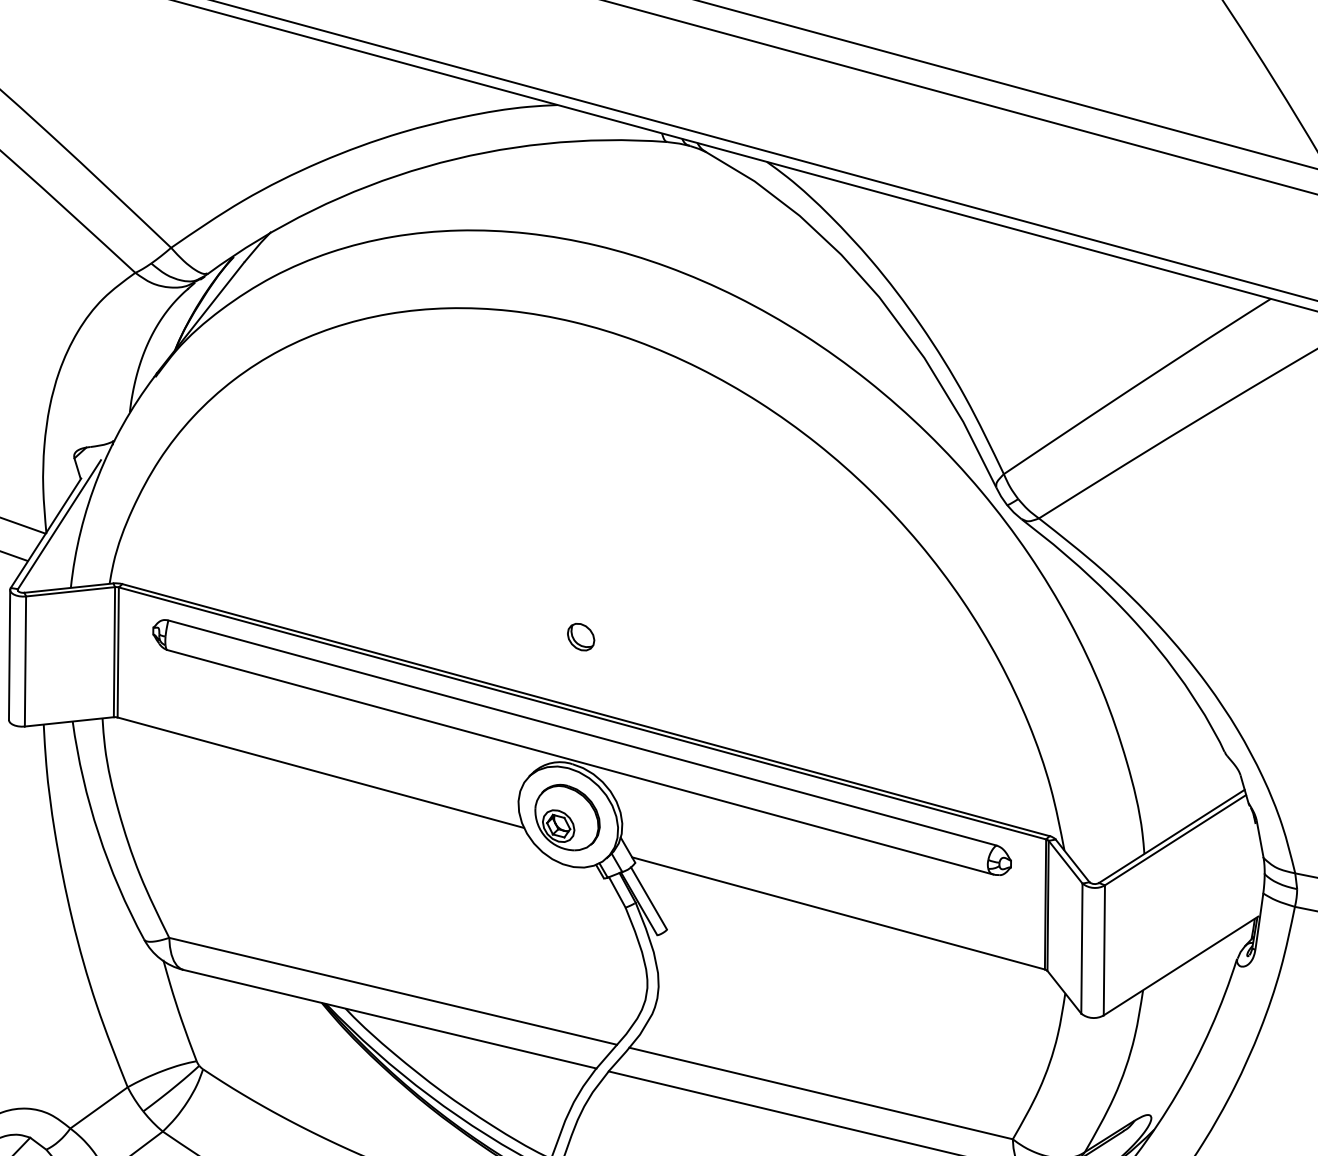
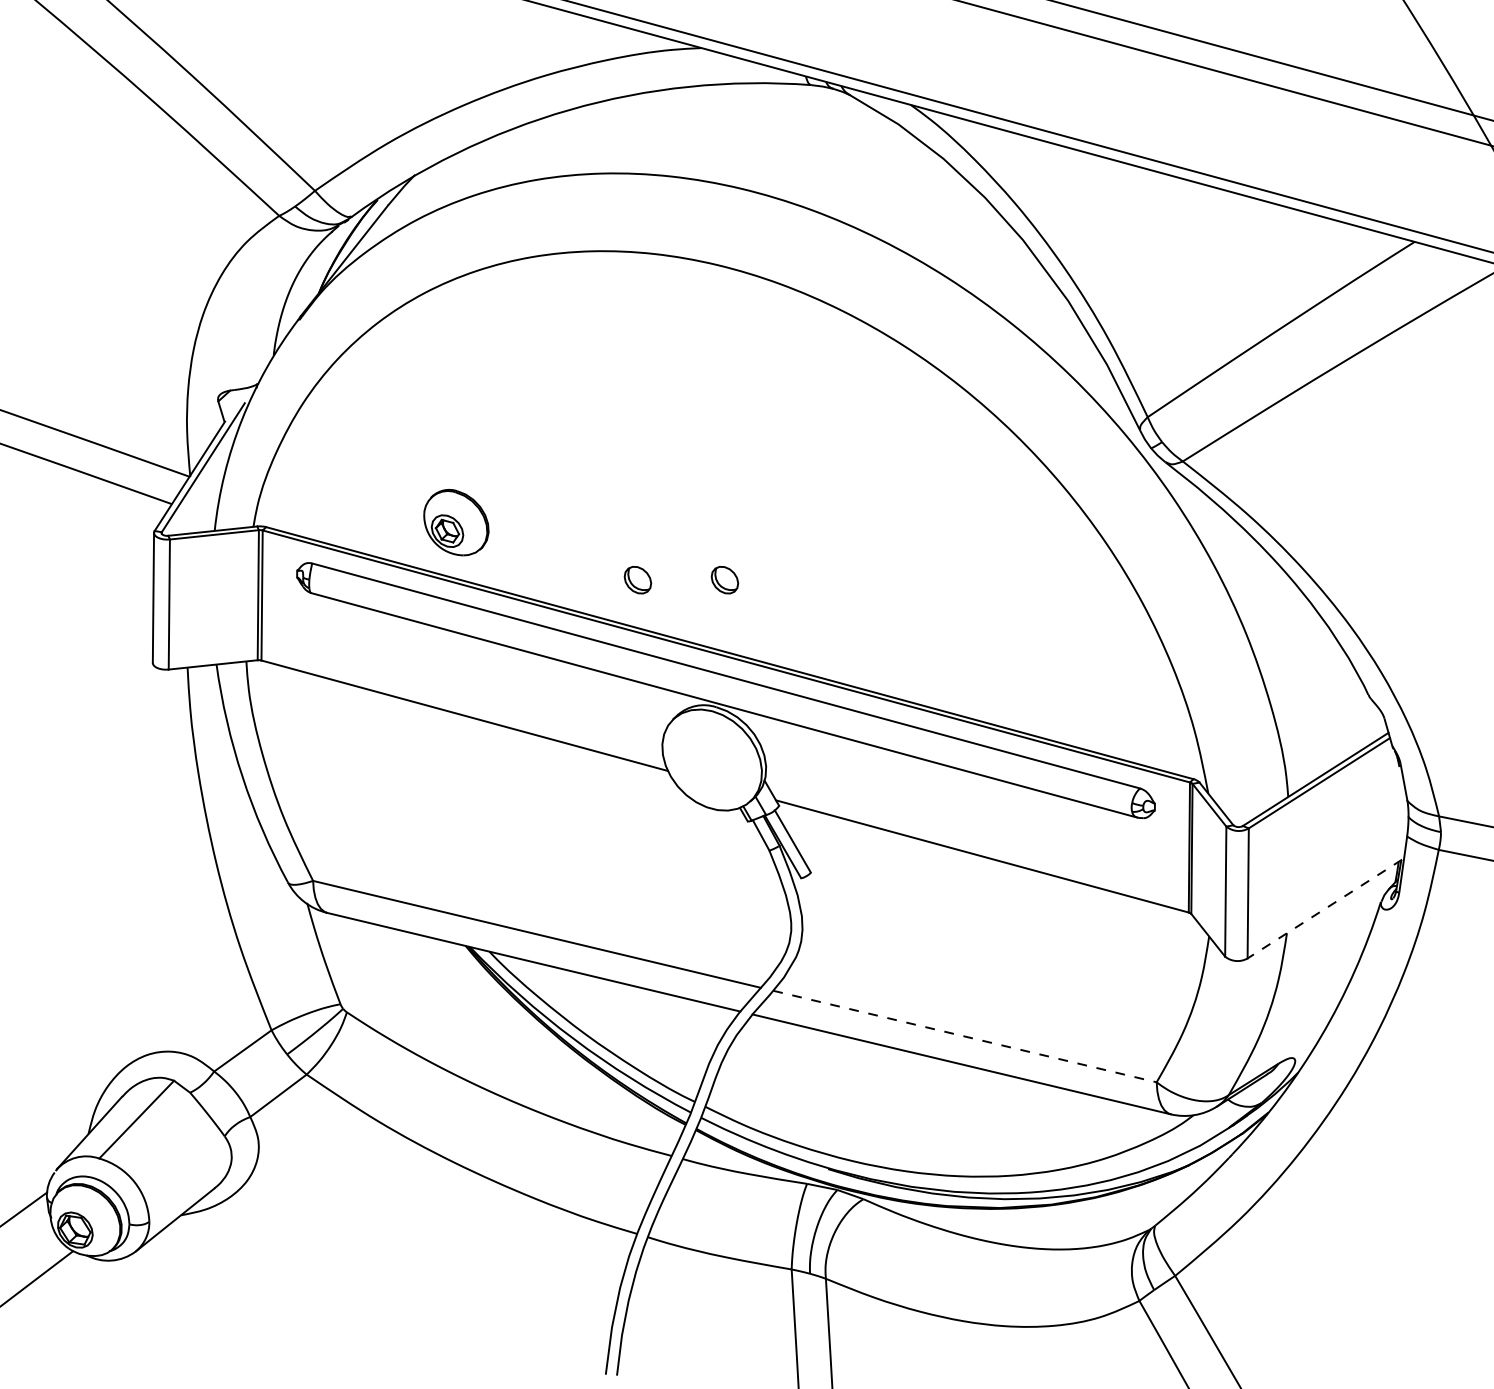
part: (493, 637) -> (637, 580), added
part: (567, 817) -> (456, 522), moved
line: (1180, 966) -> (1324, 909), solid -> dashed
line: (821, 1093) -> (965, 1036), solid -> dashed

